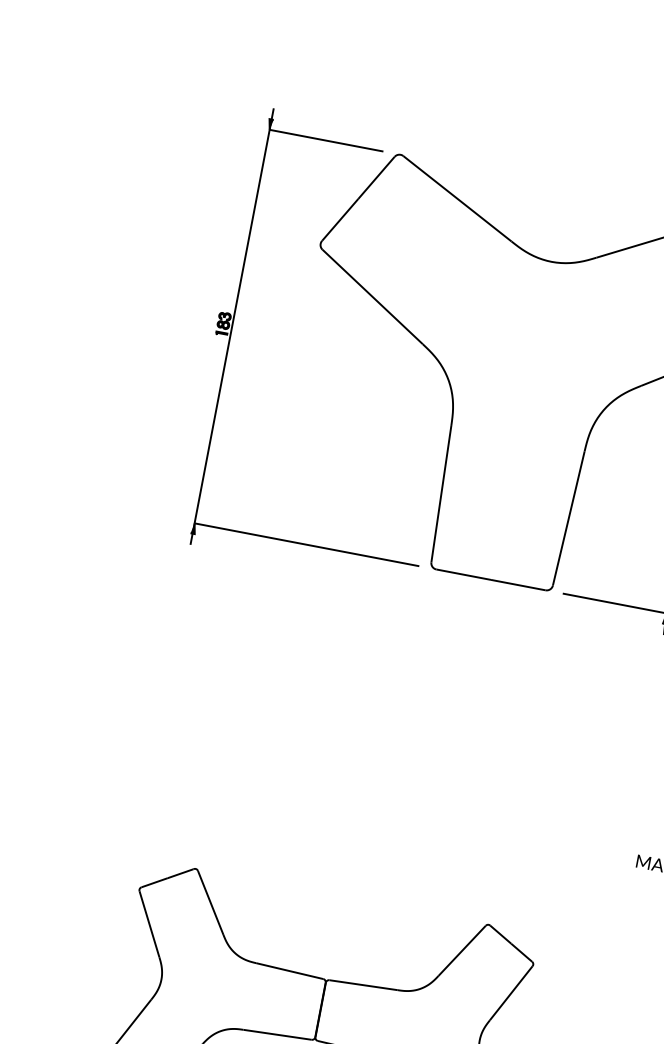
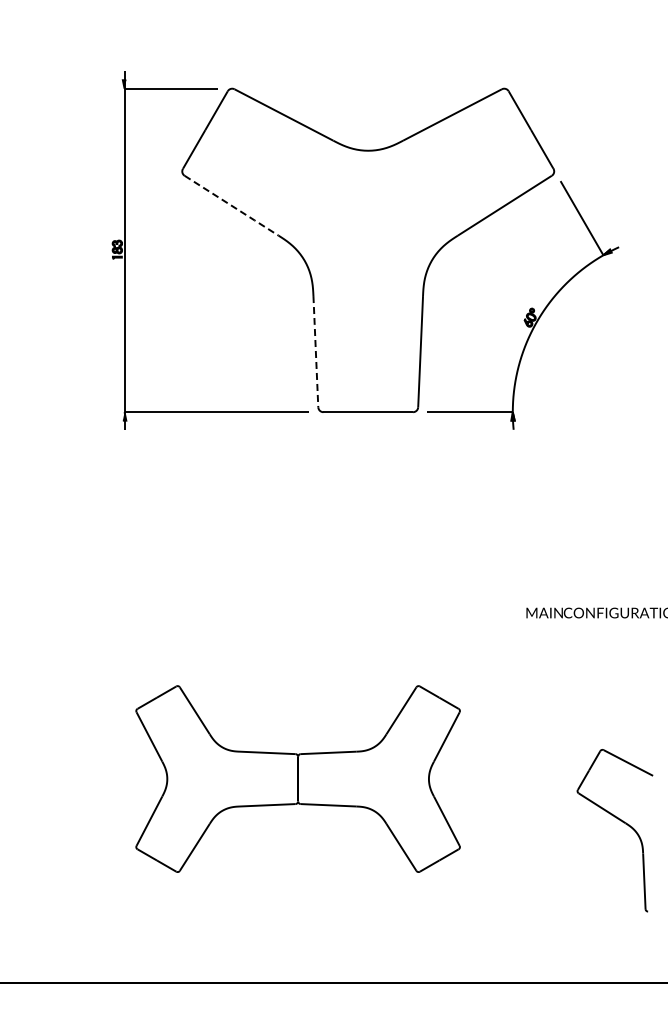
line: (373, 298) -> (232, 206), solid -> dashed
line: (441, 492) -> (315, 350), solid -> dashed

